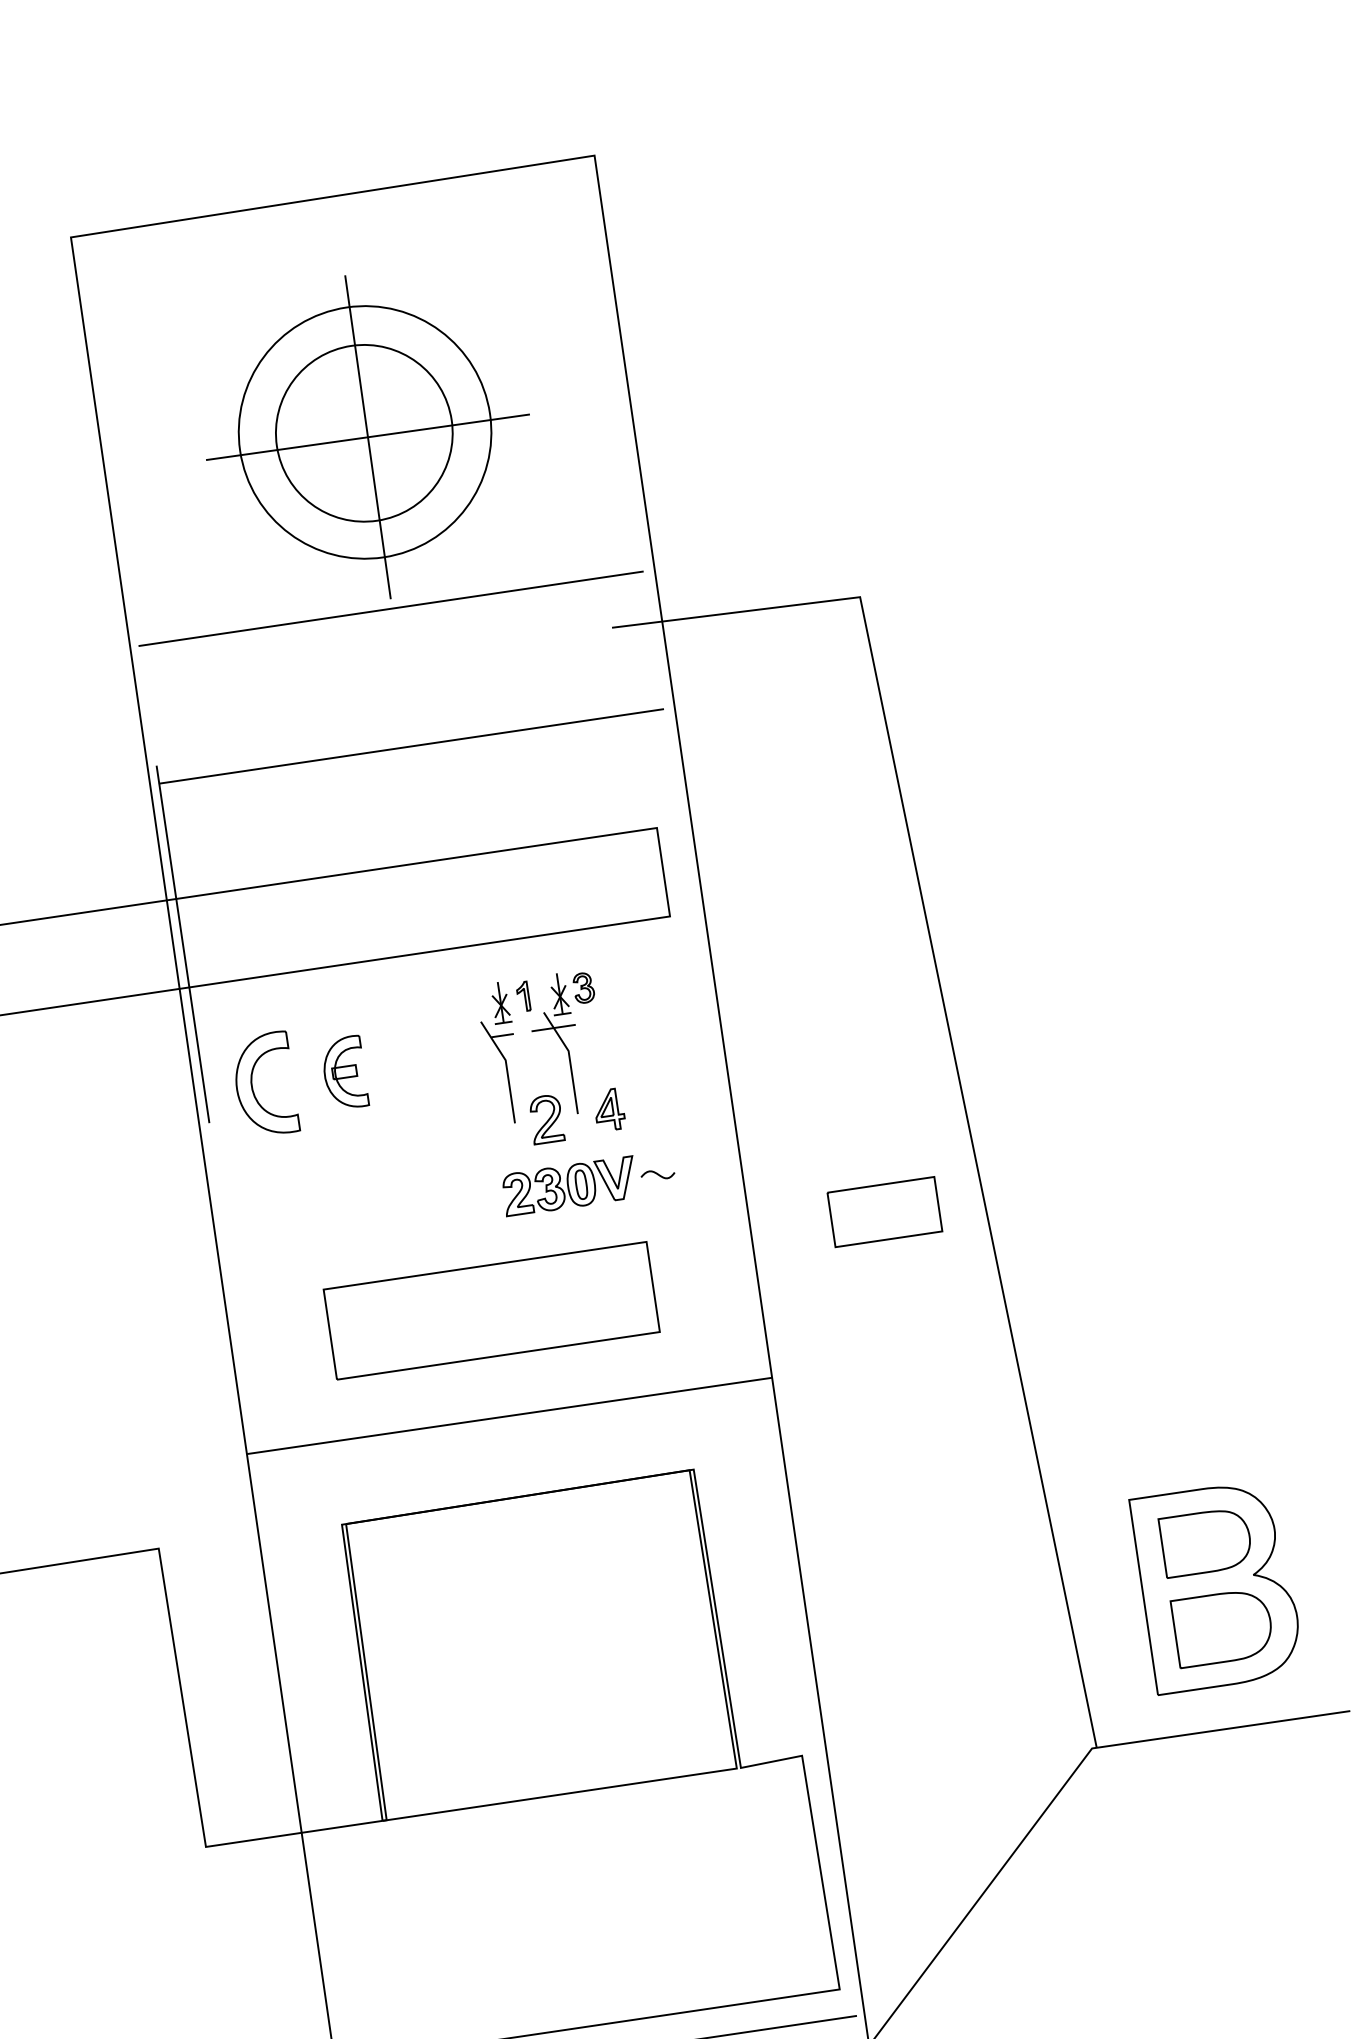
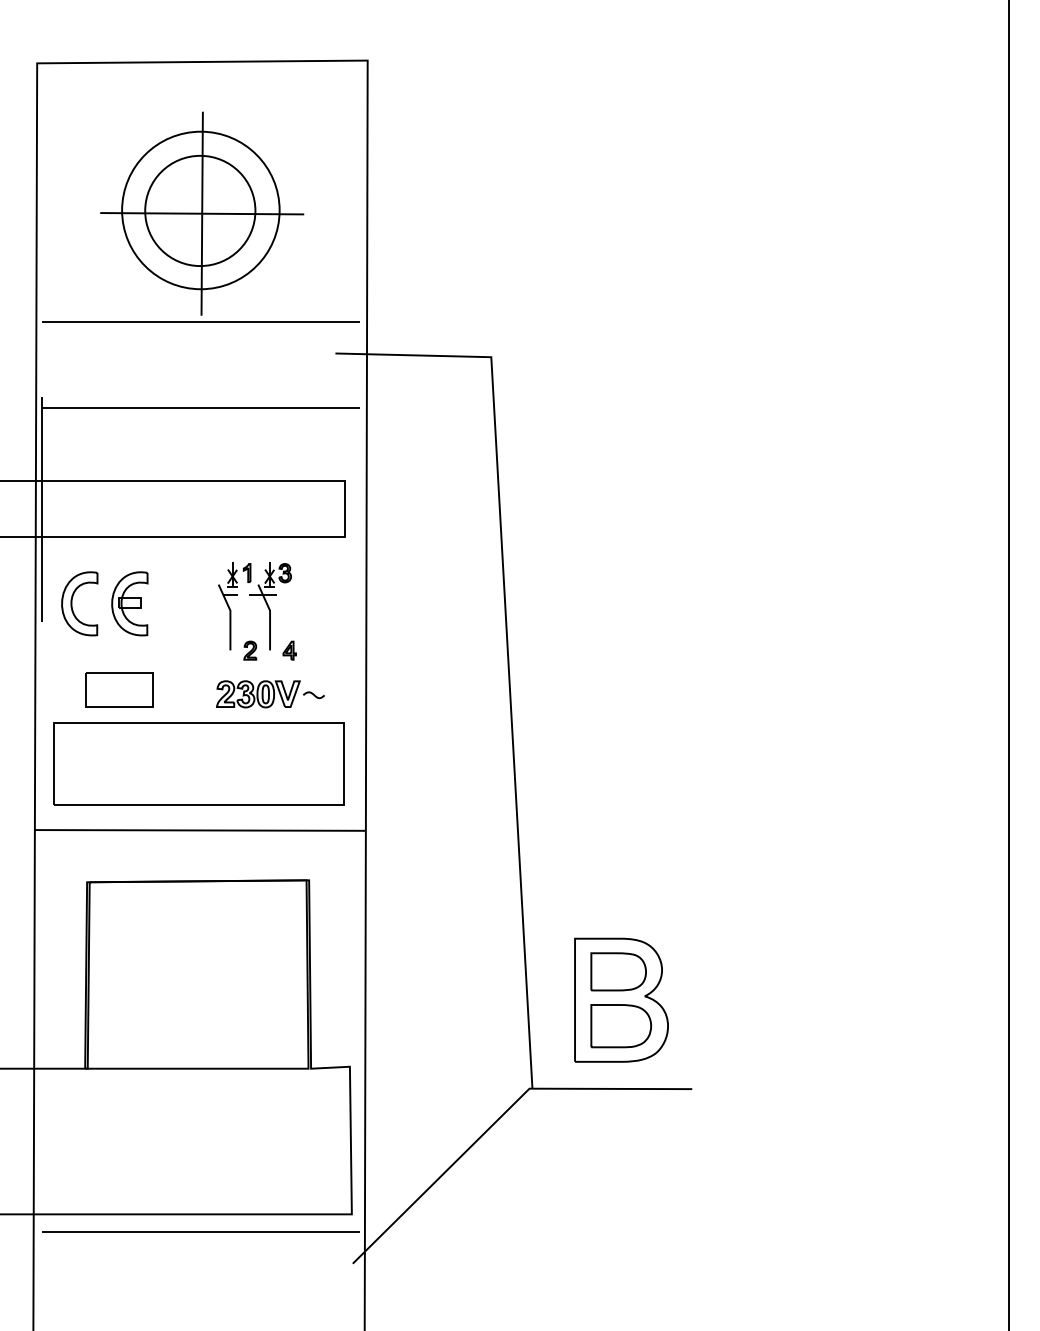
part: (343, 1072) -> (129, 603), size x1.43
part: (608, 1109) -> (289, 650), size x0.71
part: (546, 1118) -> (250, 650), size x0.62
part: (884, 1211) -> (119, 689), moved
part: (490, 1310) -> (198, 763), size x1.43

